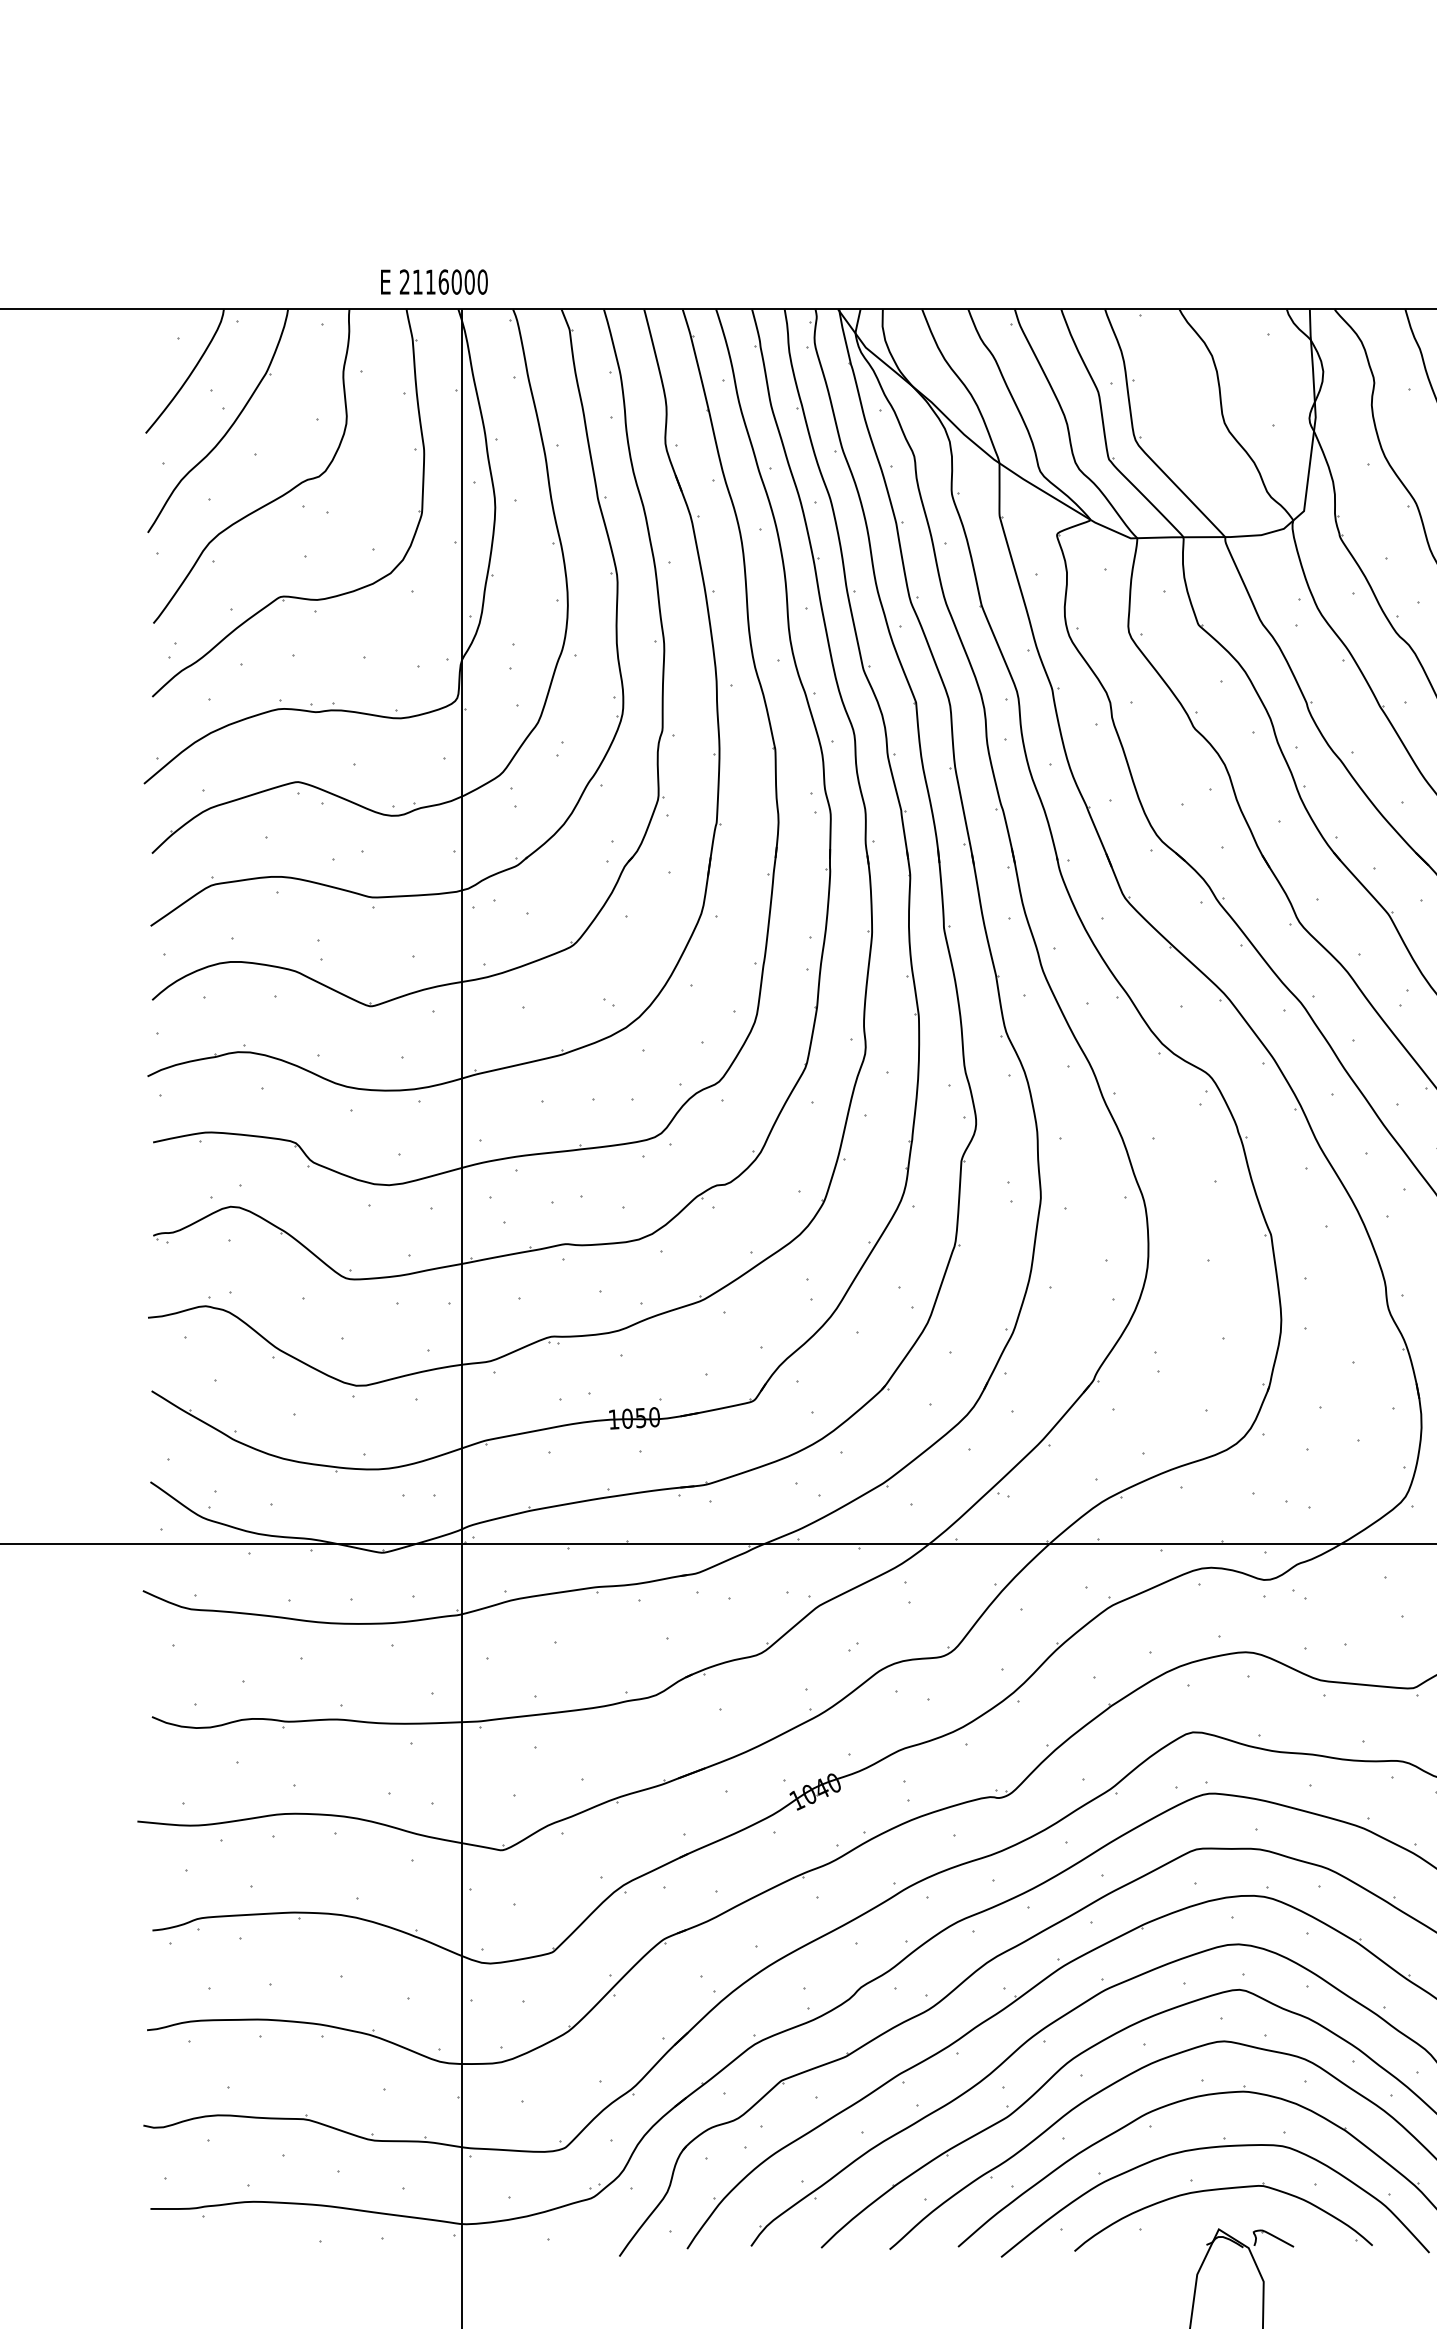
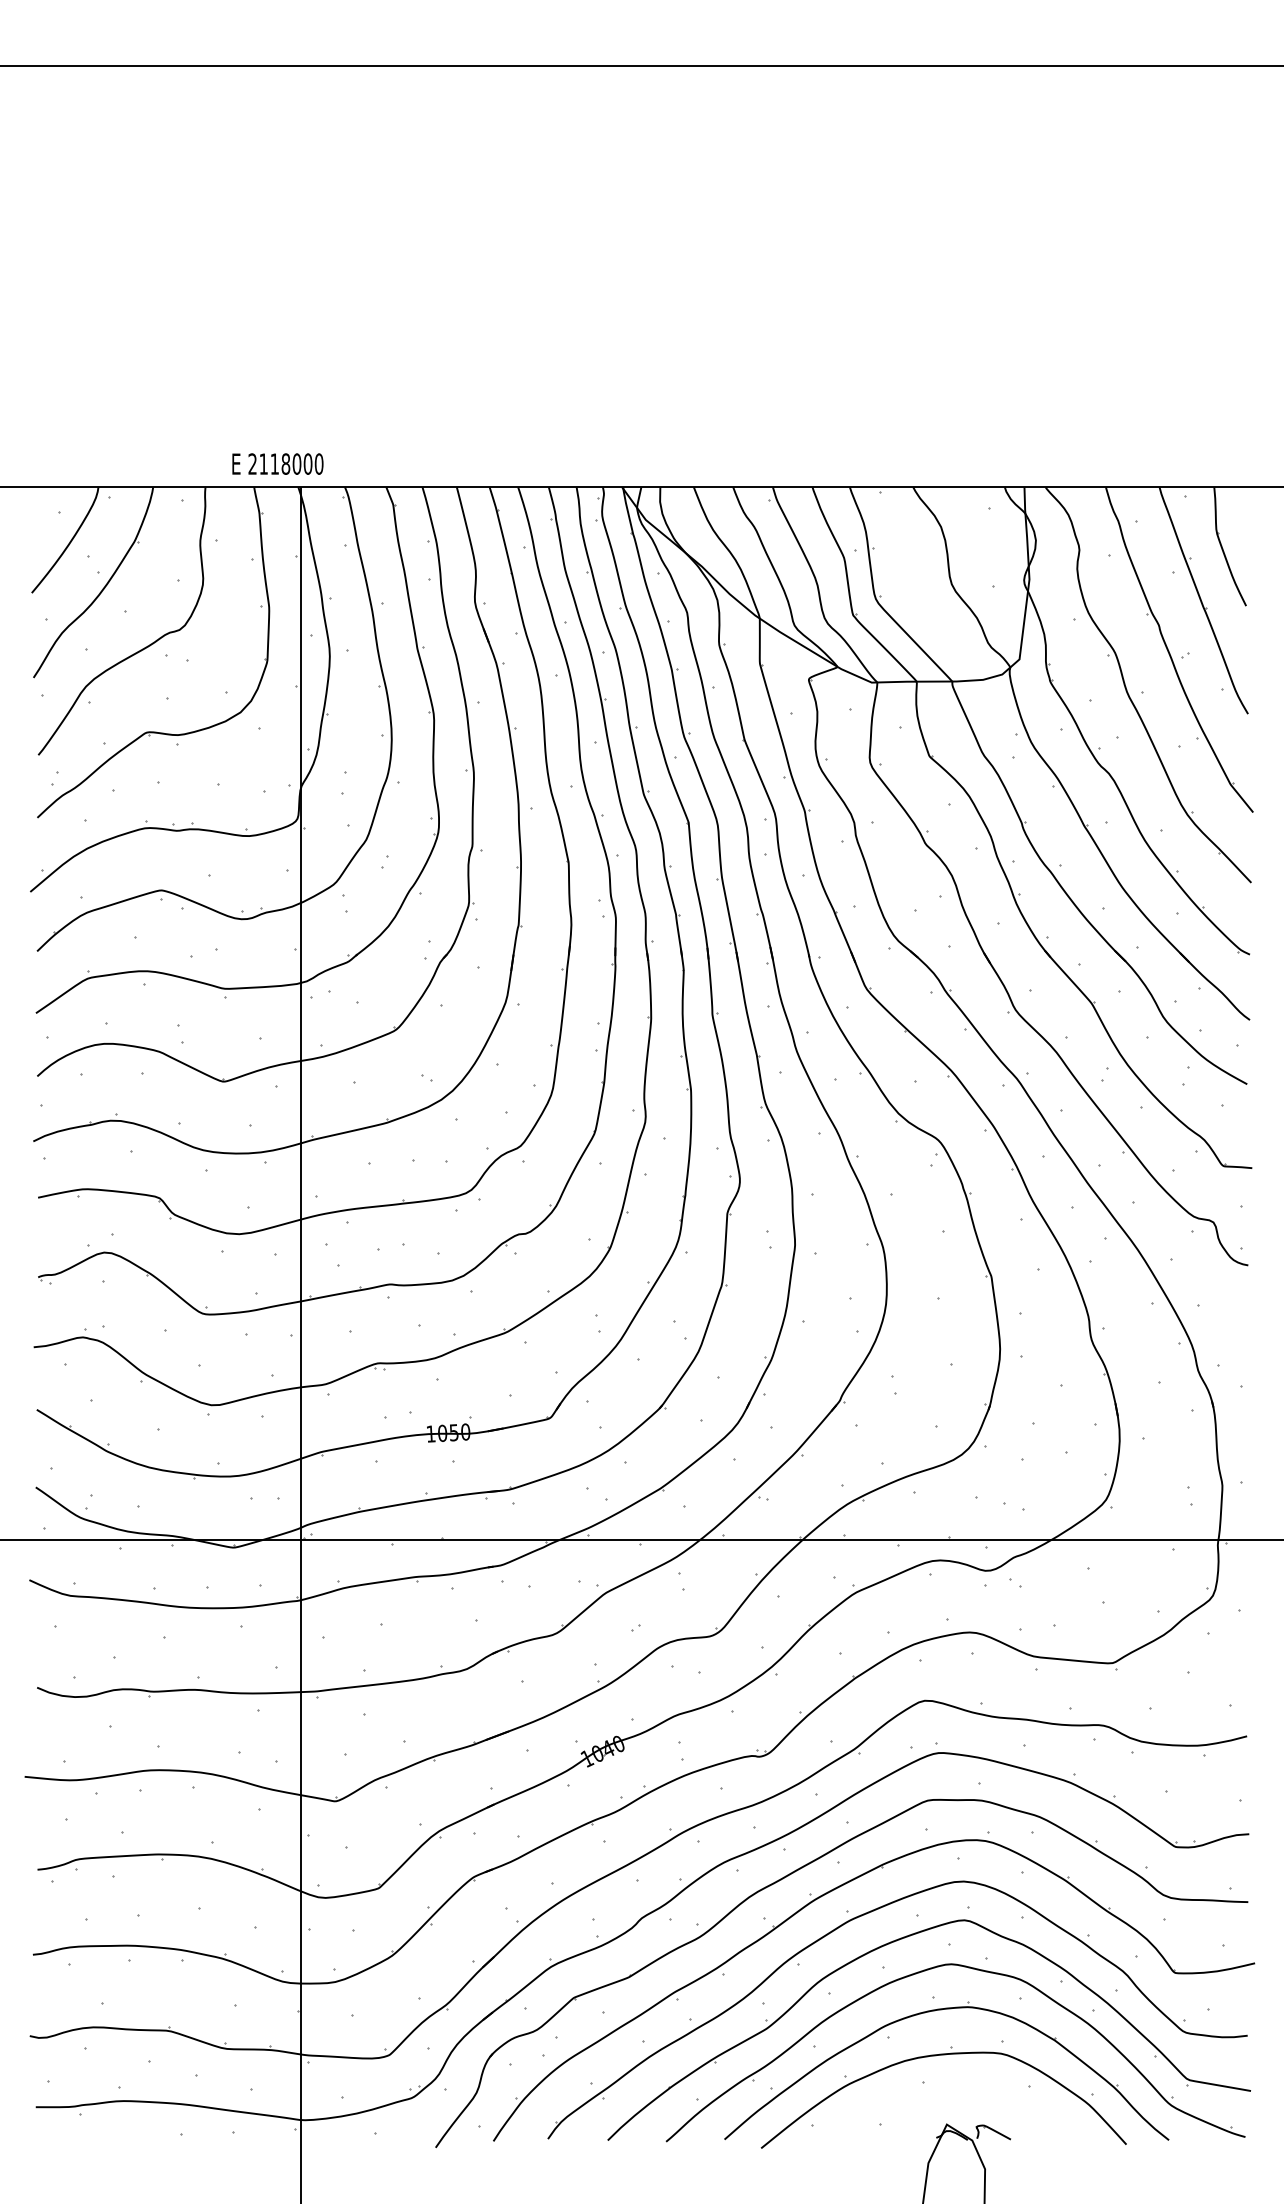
text: (443, 281) -> (285, 463), 2116000 -> 2118000
part: (1220, 2190) -> (948, 2091), removed

